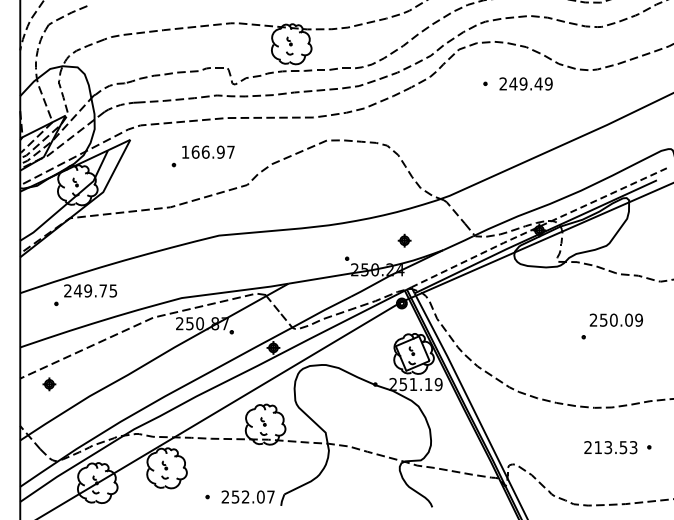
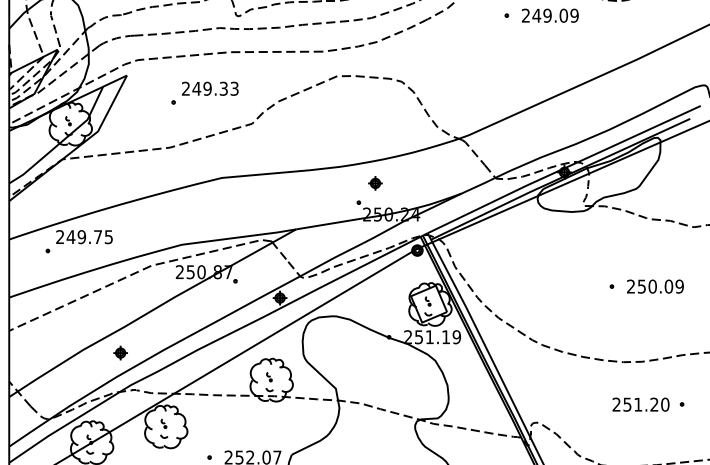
text: (538, 83) -> (563, 15), 249.49 -> 249.09
text: (207, 151) -> (209, 87), 166.97 -> 249.33
line: (538, 227) -> (563, 169), dashed -> solid
part: (404, 240) -> (375, 183), moved
text: (615, 319) -> (654, 285), moved
part: (49, 384) -> (120, 353), moved
text: (615, 447) -> (645, 404), 213.53 -> 251.20

